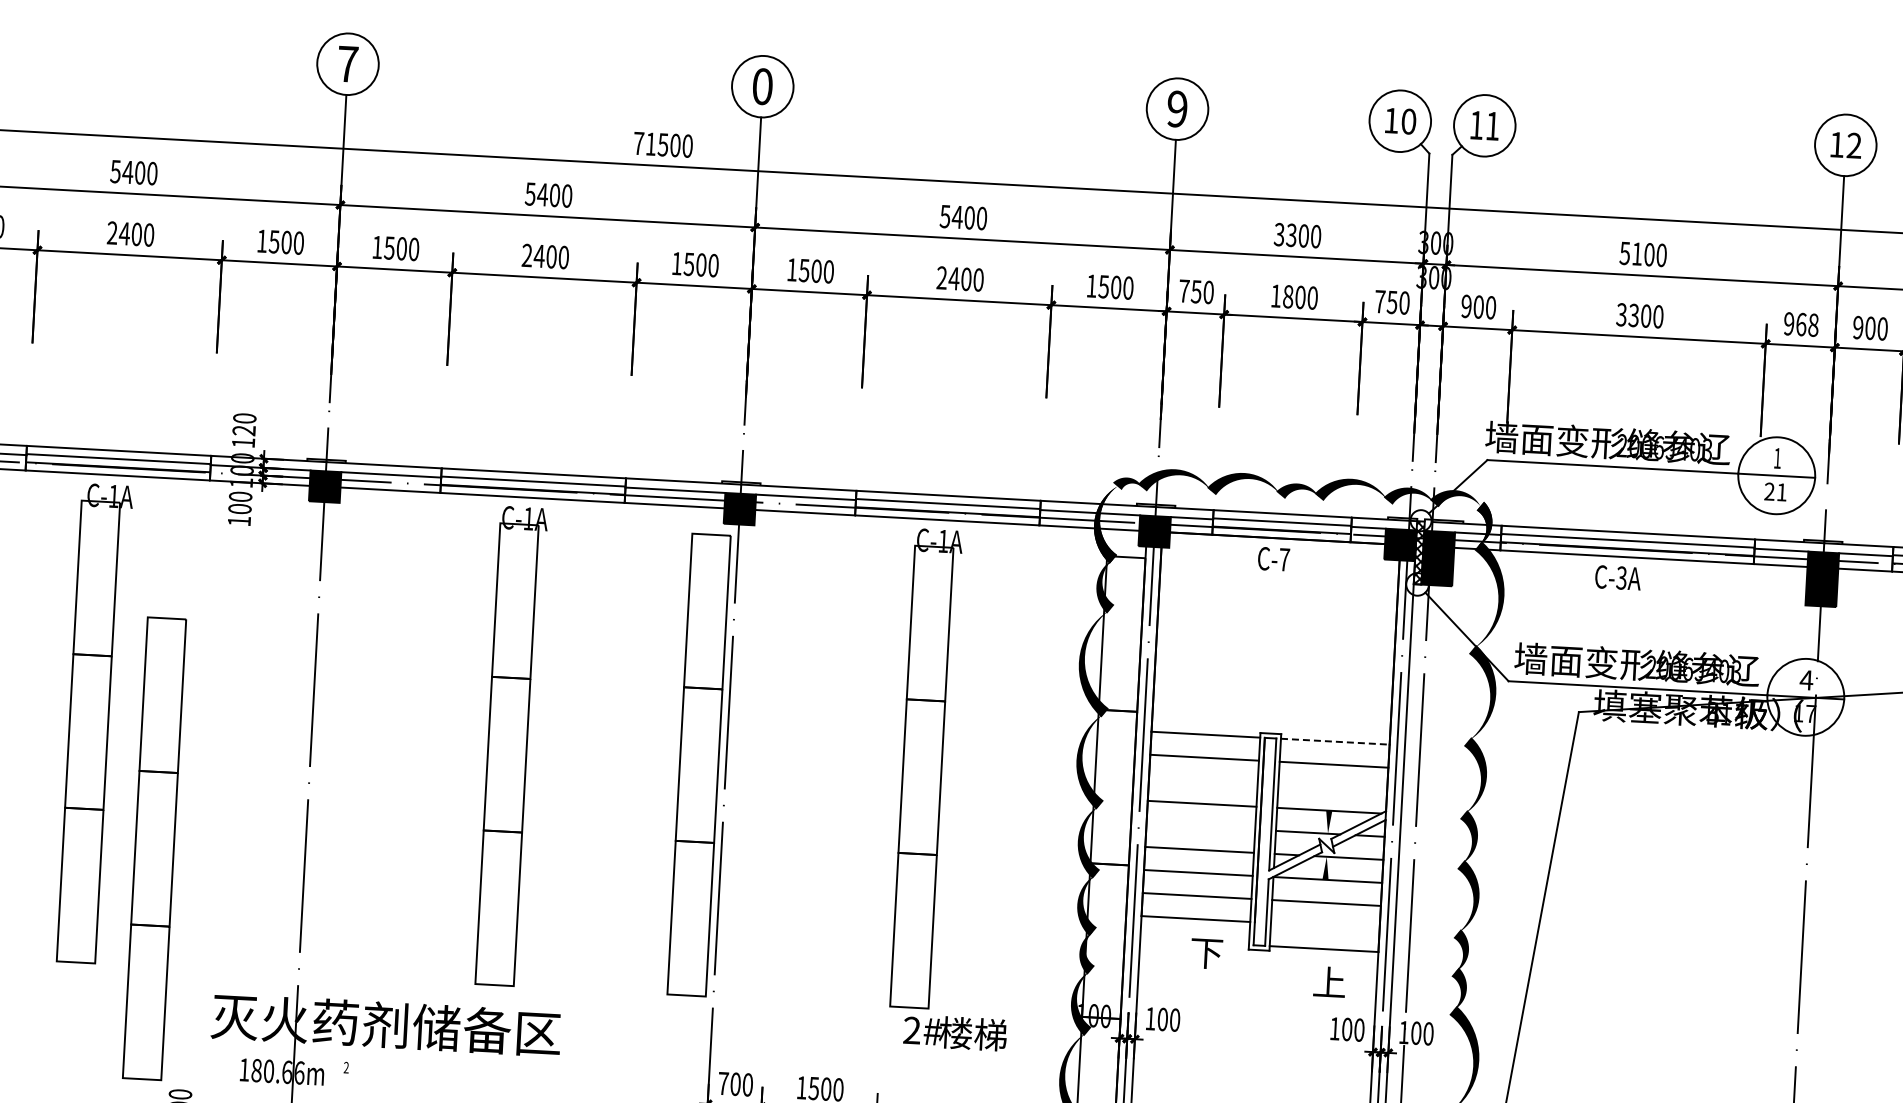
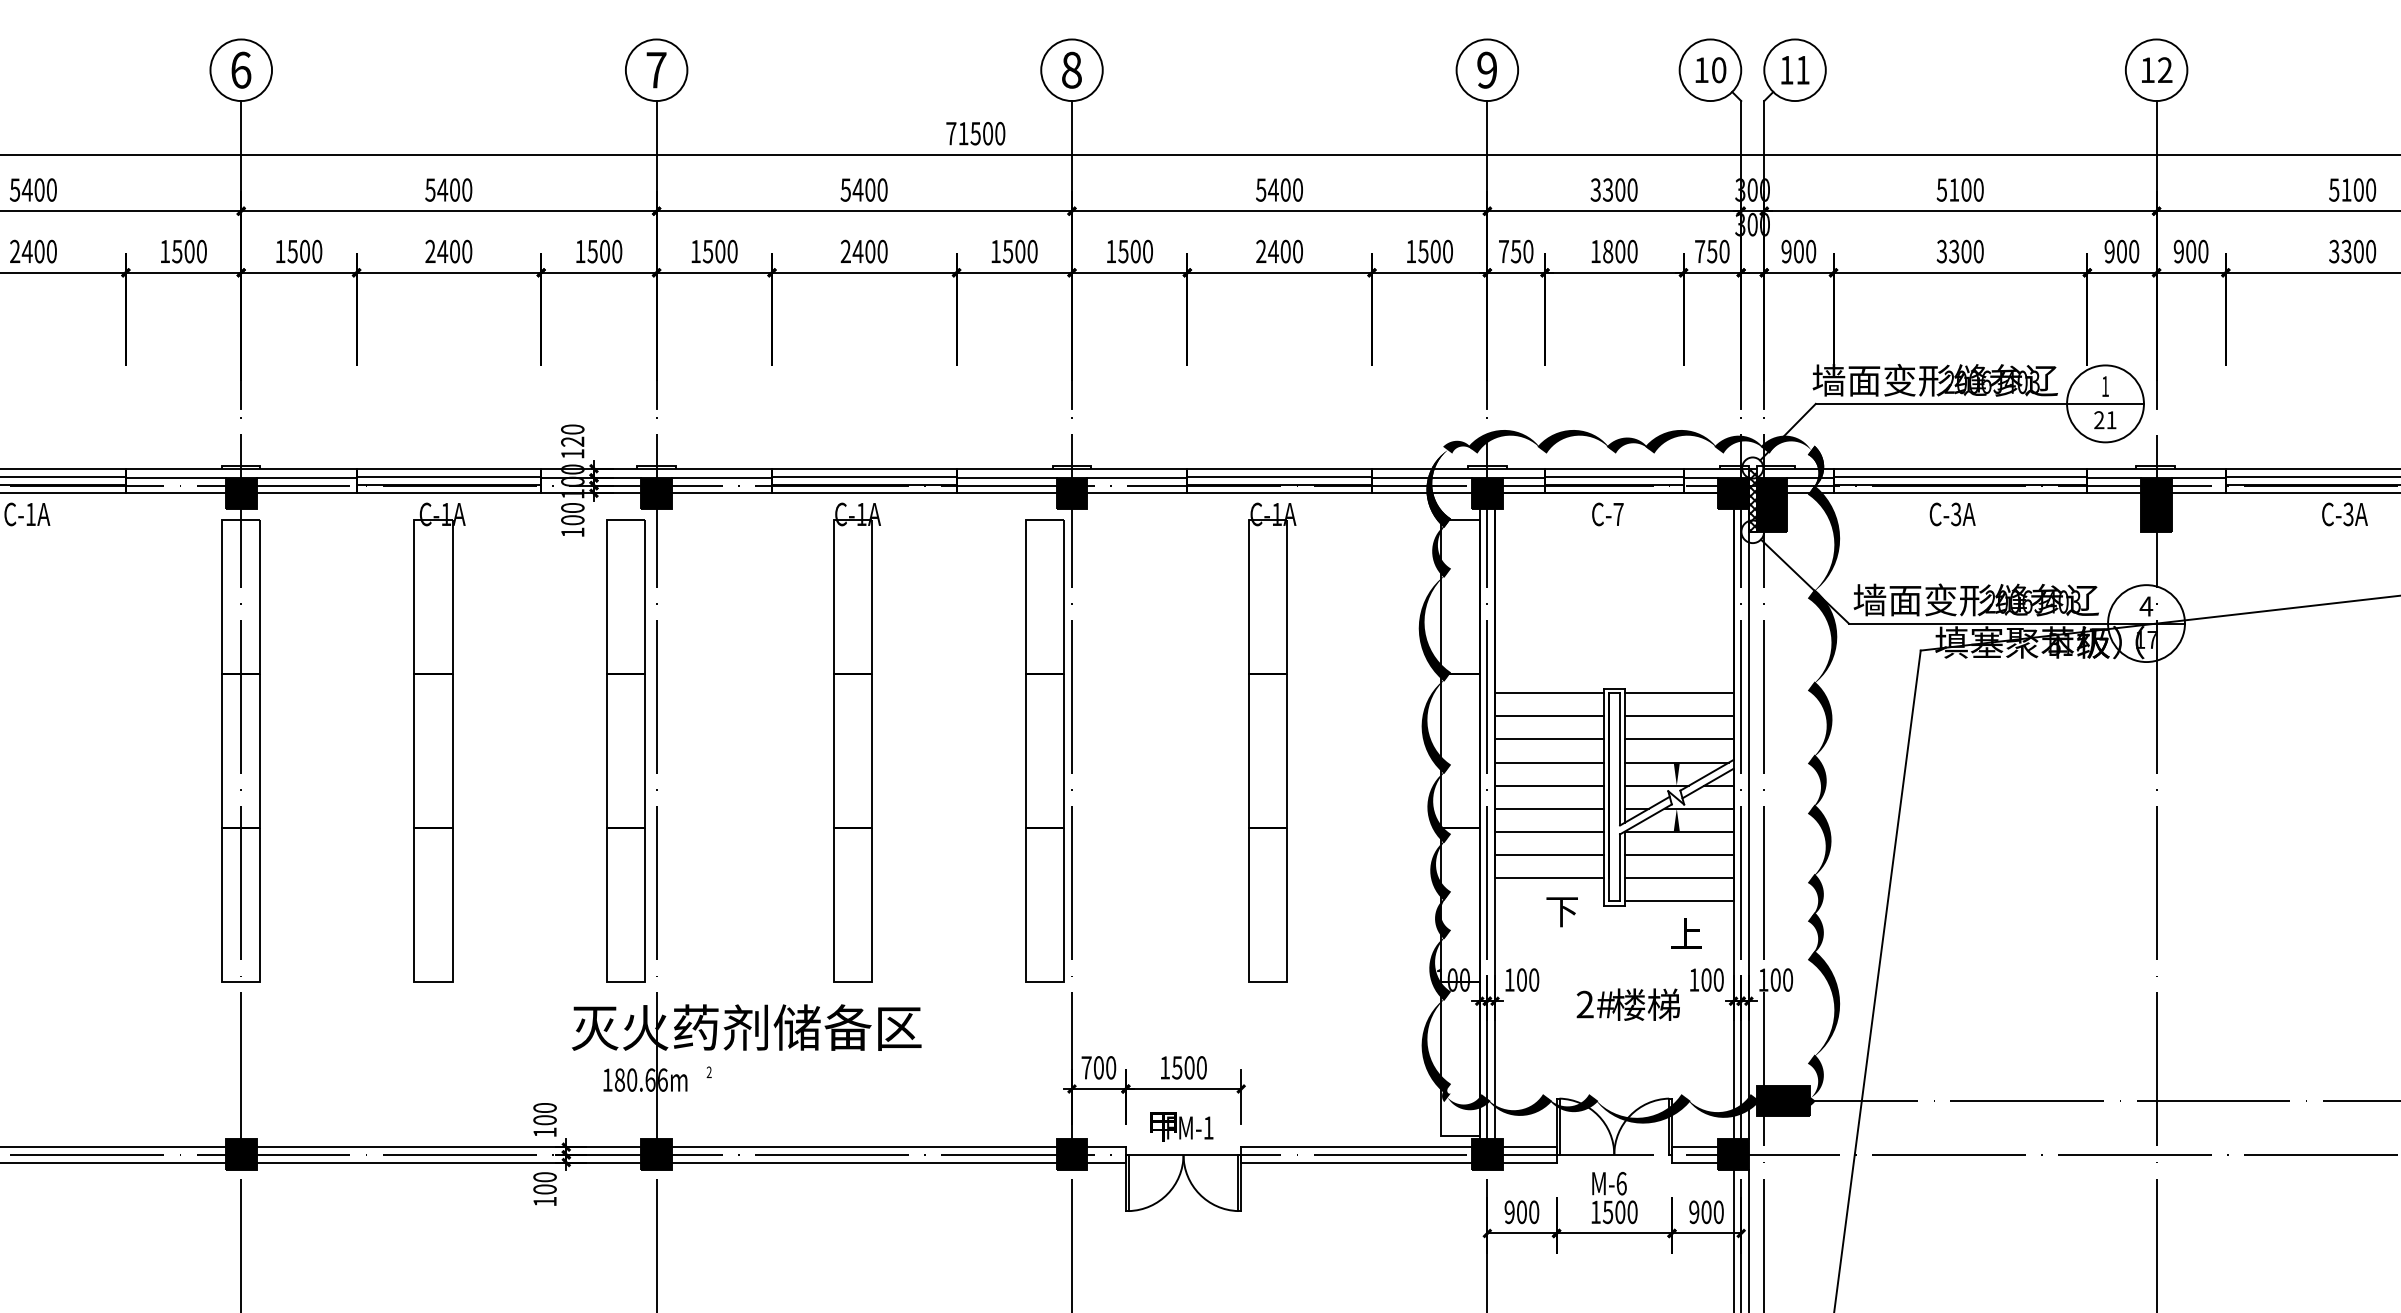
text: (762, 85) -> (1071, 69), 0 -> 8
text: (1807, 324) -> (2128, 251), 968 -> 900
line: (1335, 741) -> (1679, 693), dashed -> solid
line: (1203, 780) -> (1549, 739), added
line: (1332, 787) -> (1678, 739), added
line: (1200, 826) -> (1549, 785), added
part: (154, 848) -> (625, 750), moved
line: (1324, 925) -> (1678, 877), added
text: (954, 1032) -> (1627, 1004), moved

